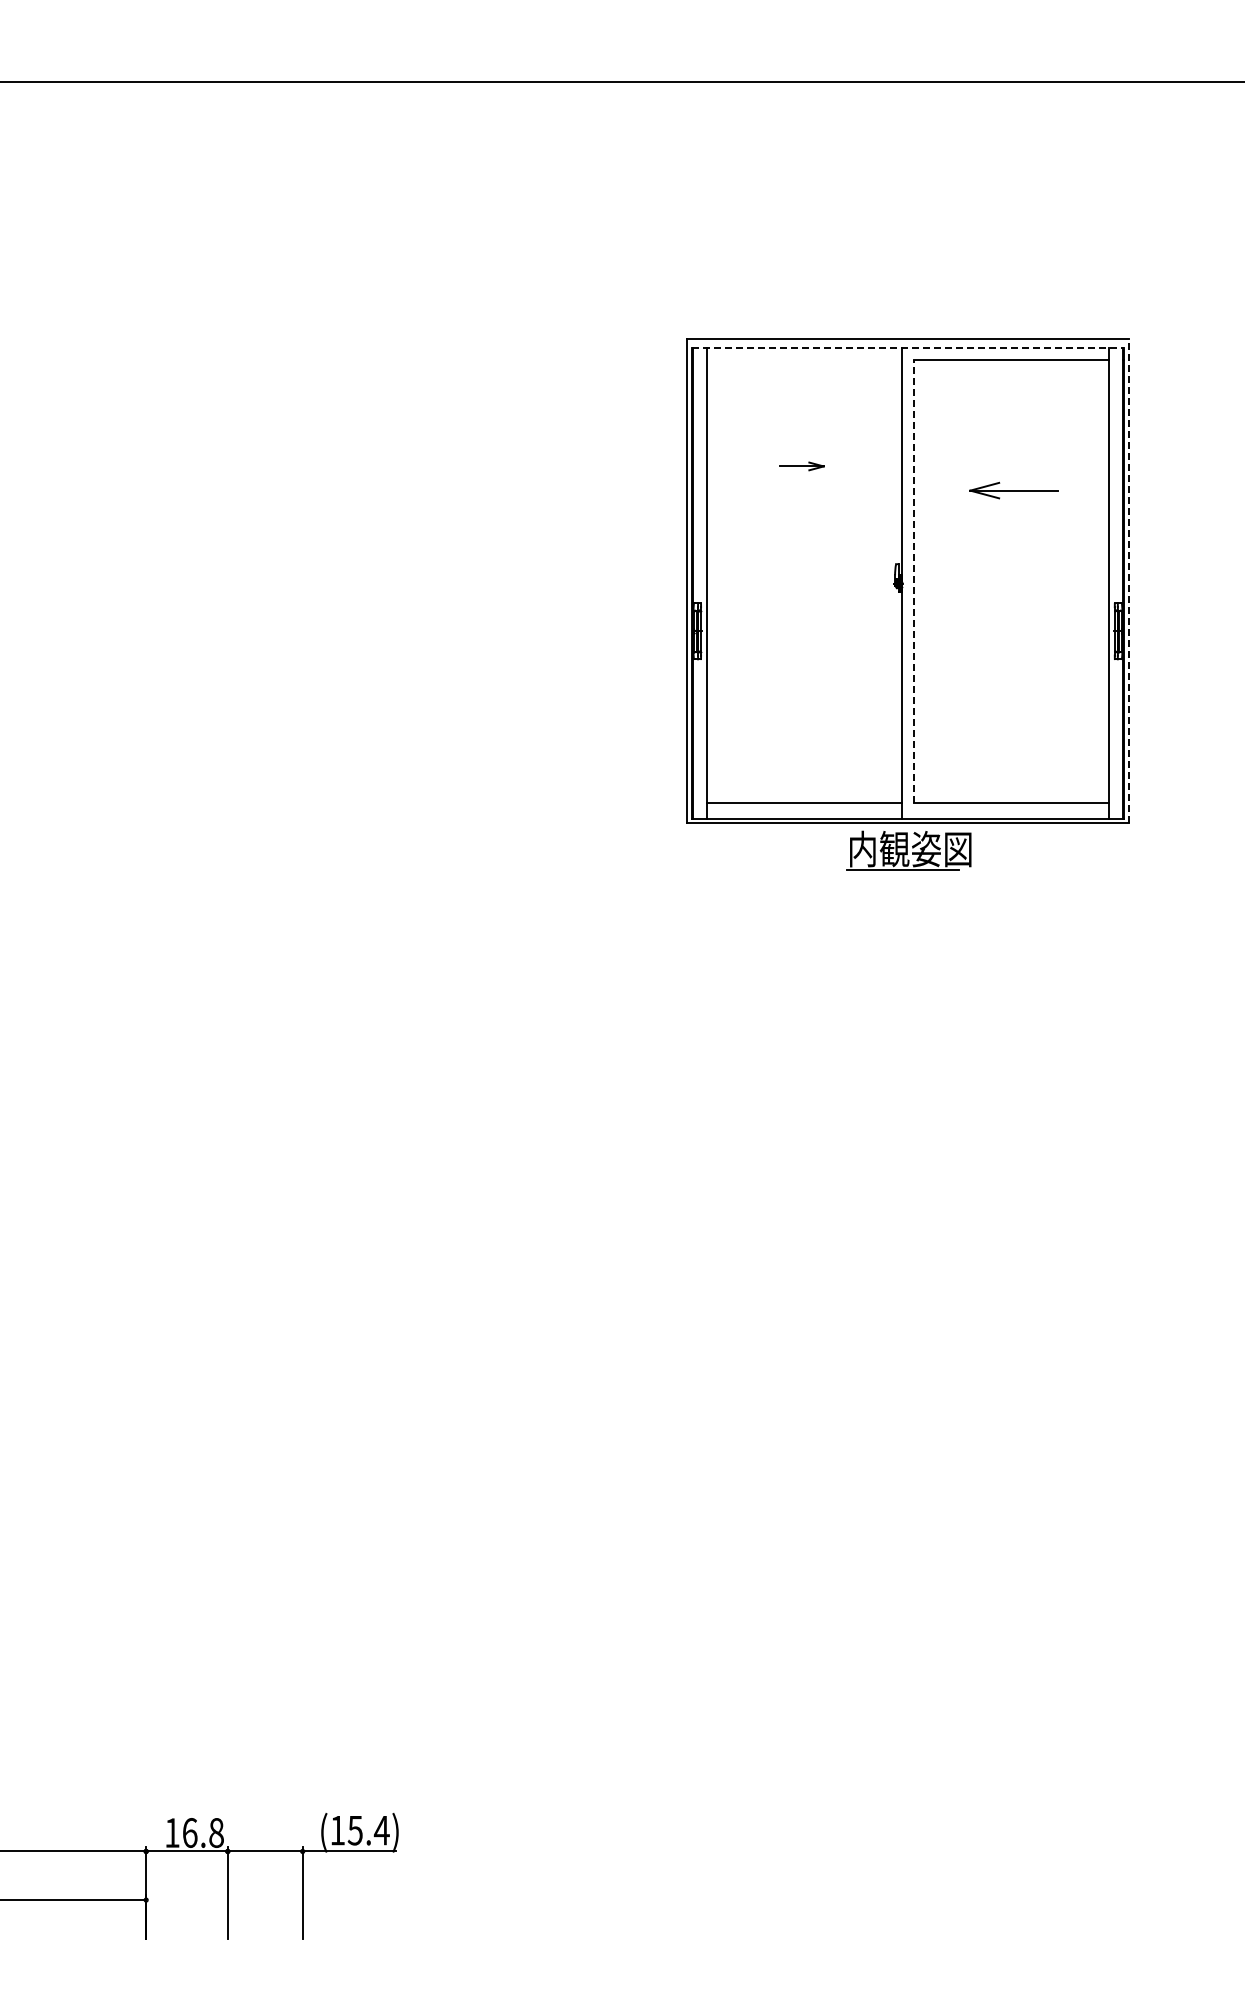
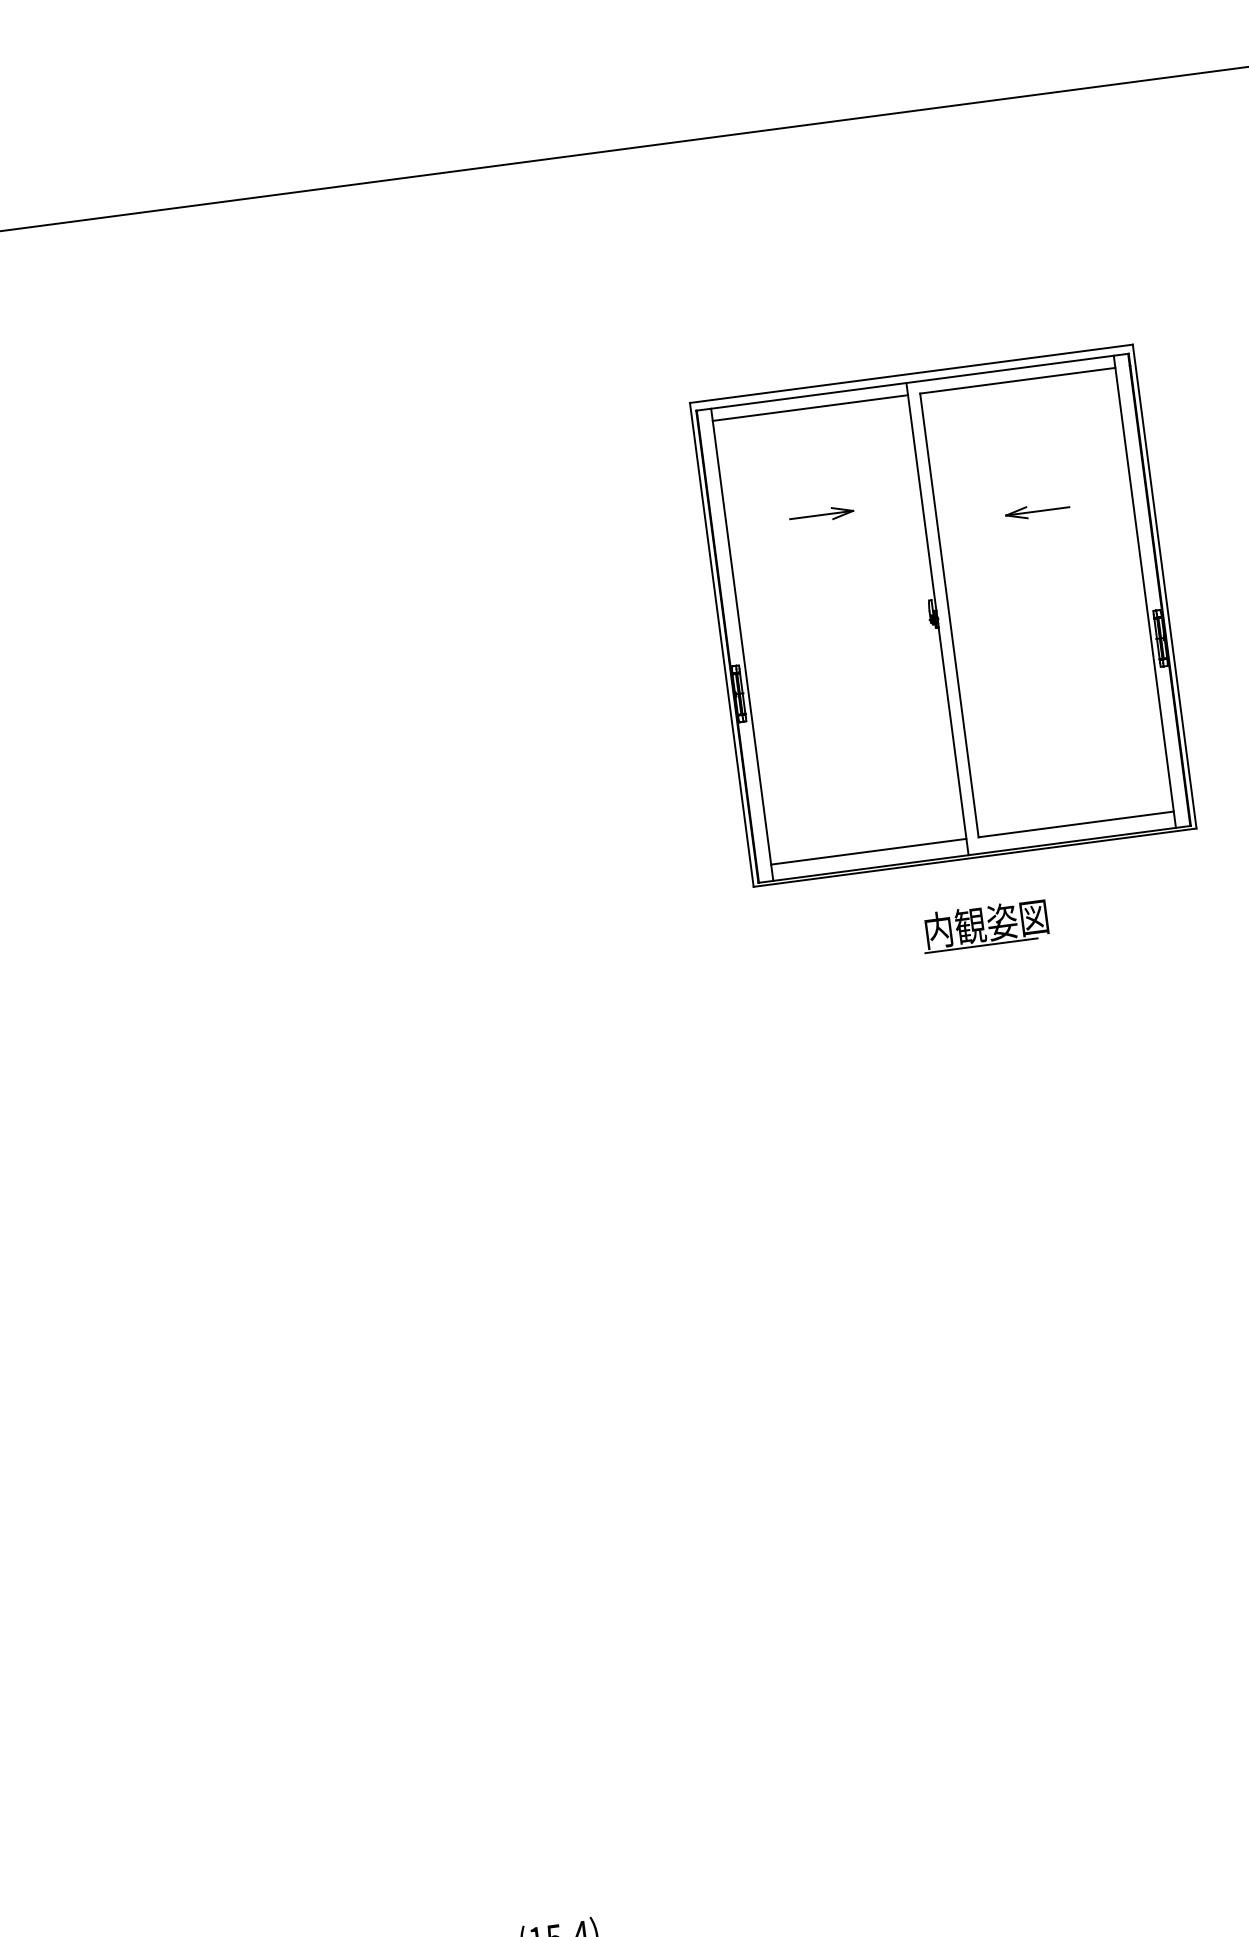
line: (908, 347) -> (912, 381), dashed -> solid
line: (803, 359) -> (809, 407), added
part: (801, 466) -> (821, 515), size x1.43
part: (1013, 490) -> (1036, 511), size x0.71
line: (914, 581) -> (949, 615), dashed -> solid
line: (1129, 581) -> (1165, 587), dashed -> solid
part: (908, 850) -> (984, 925), moved

